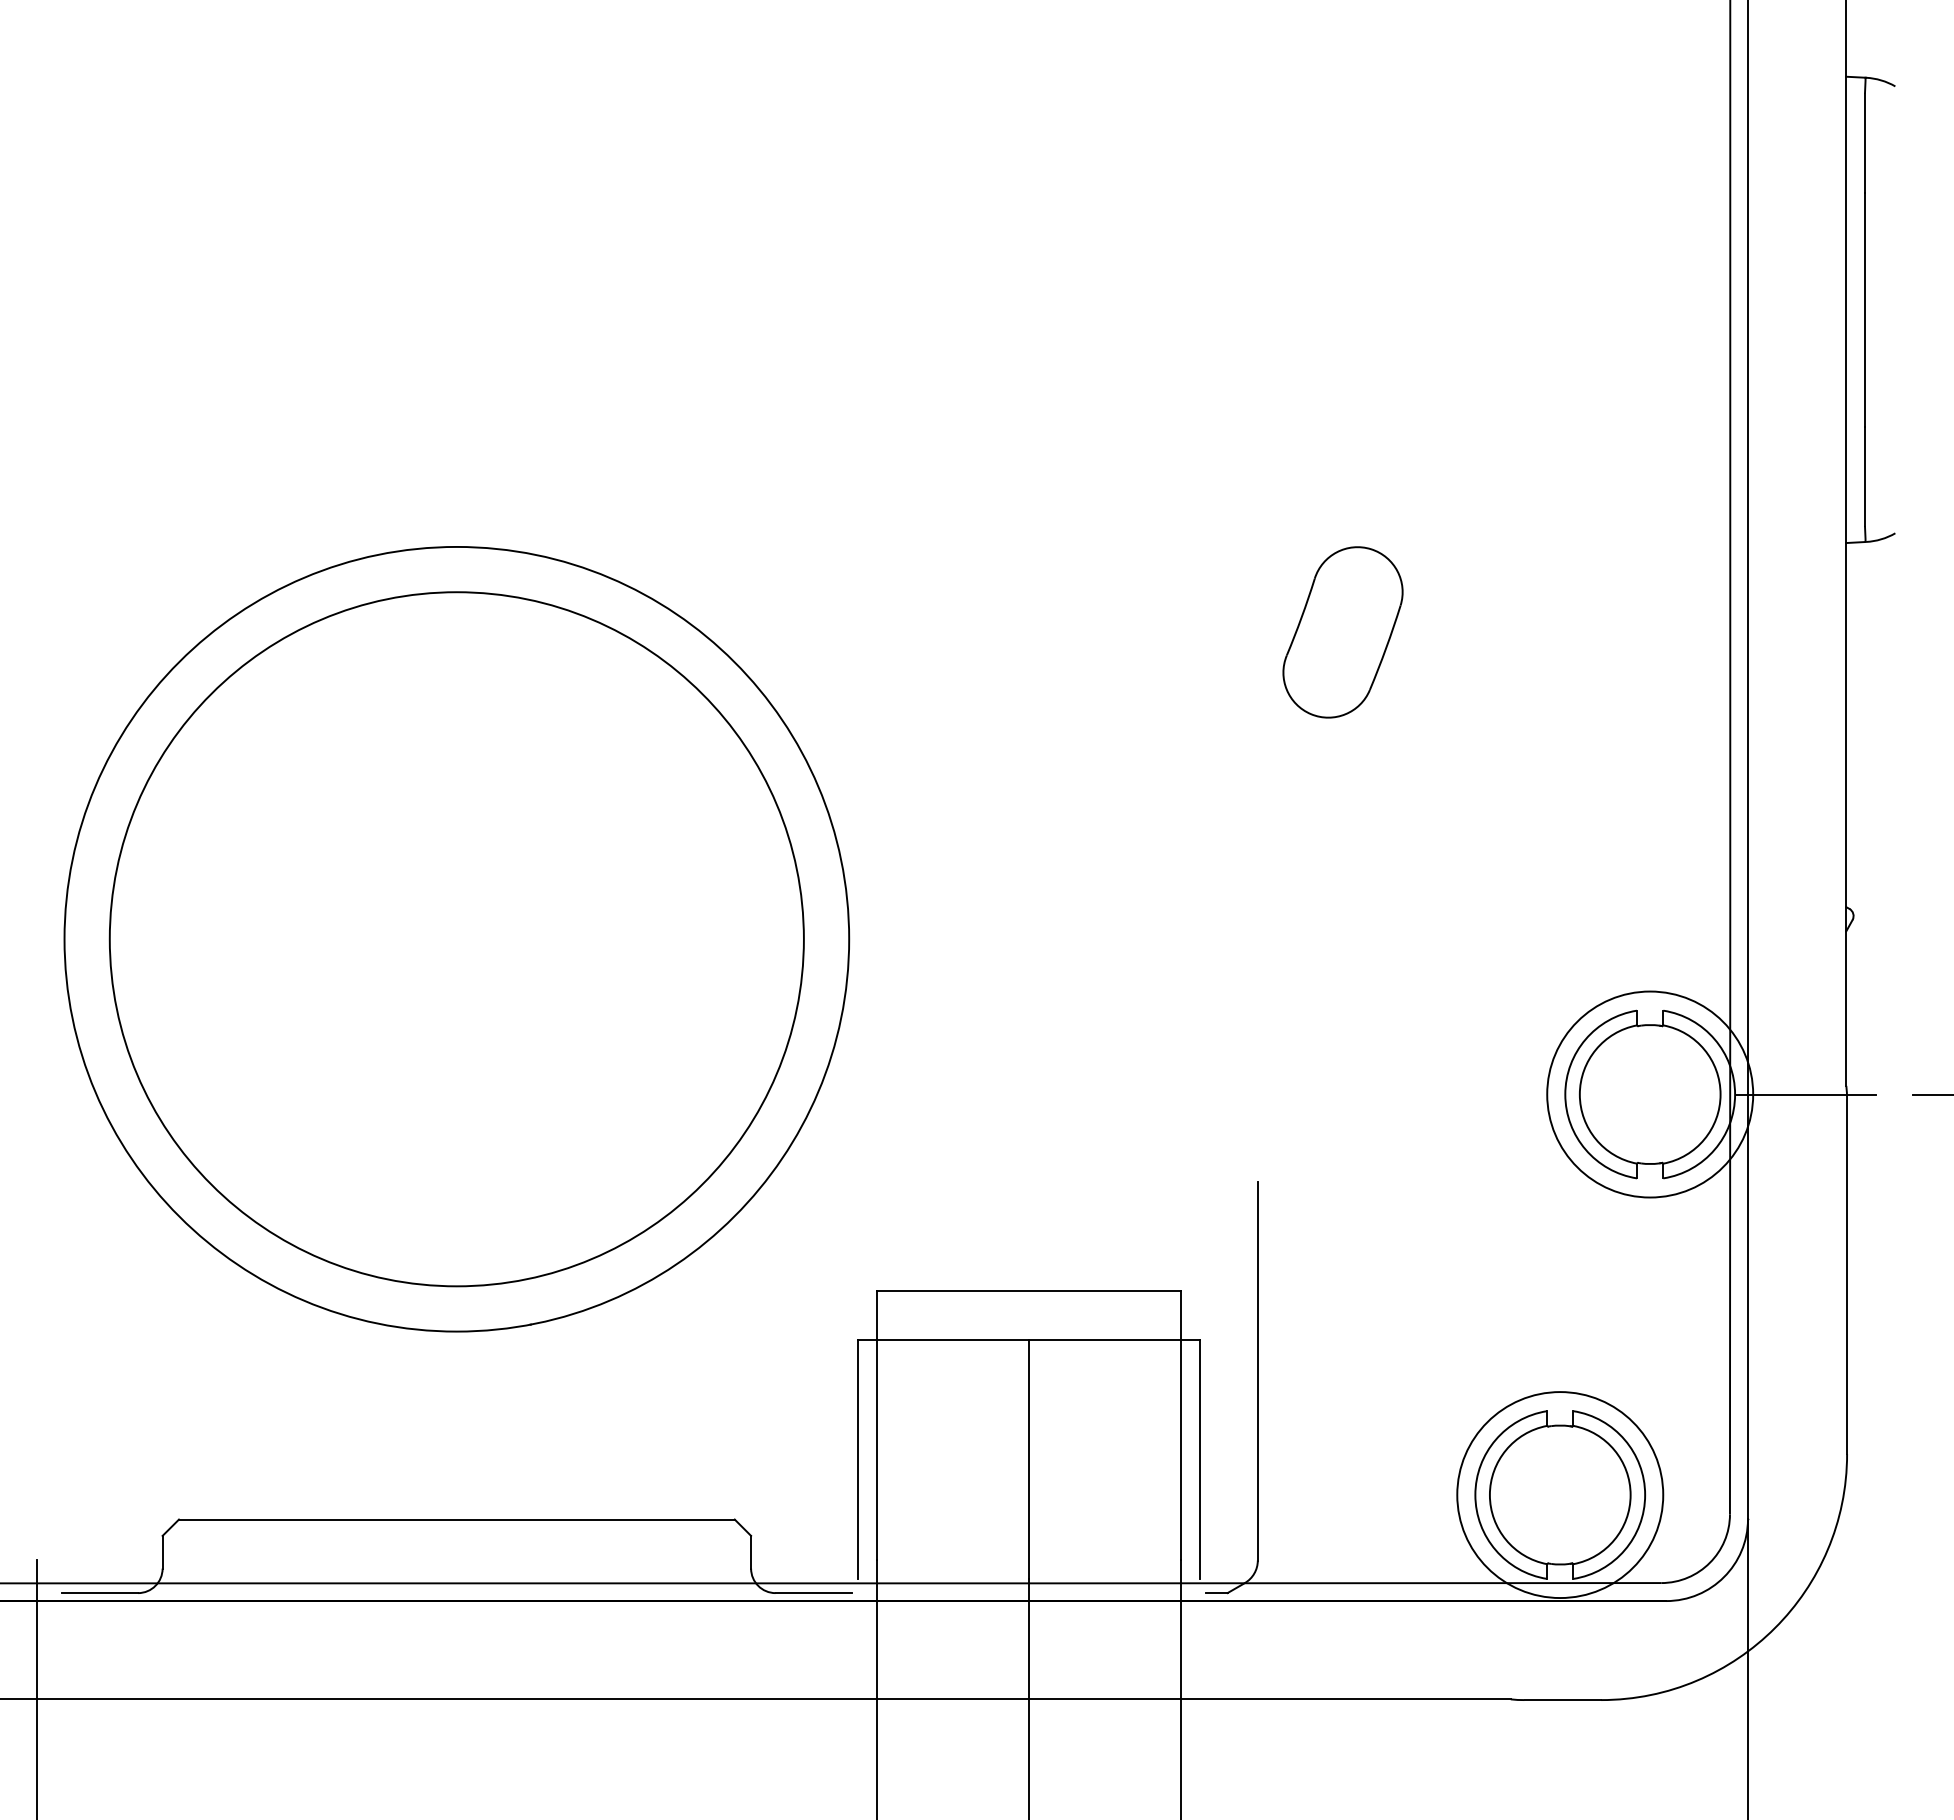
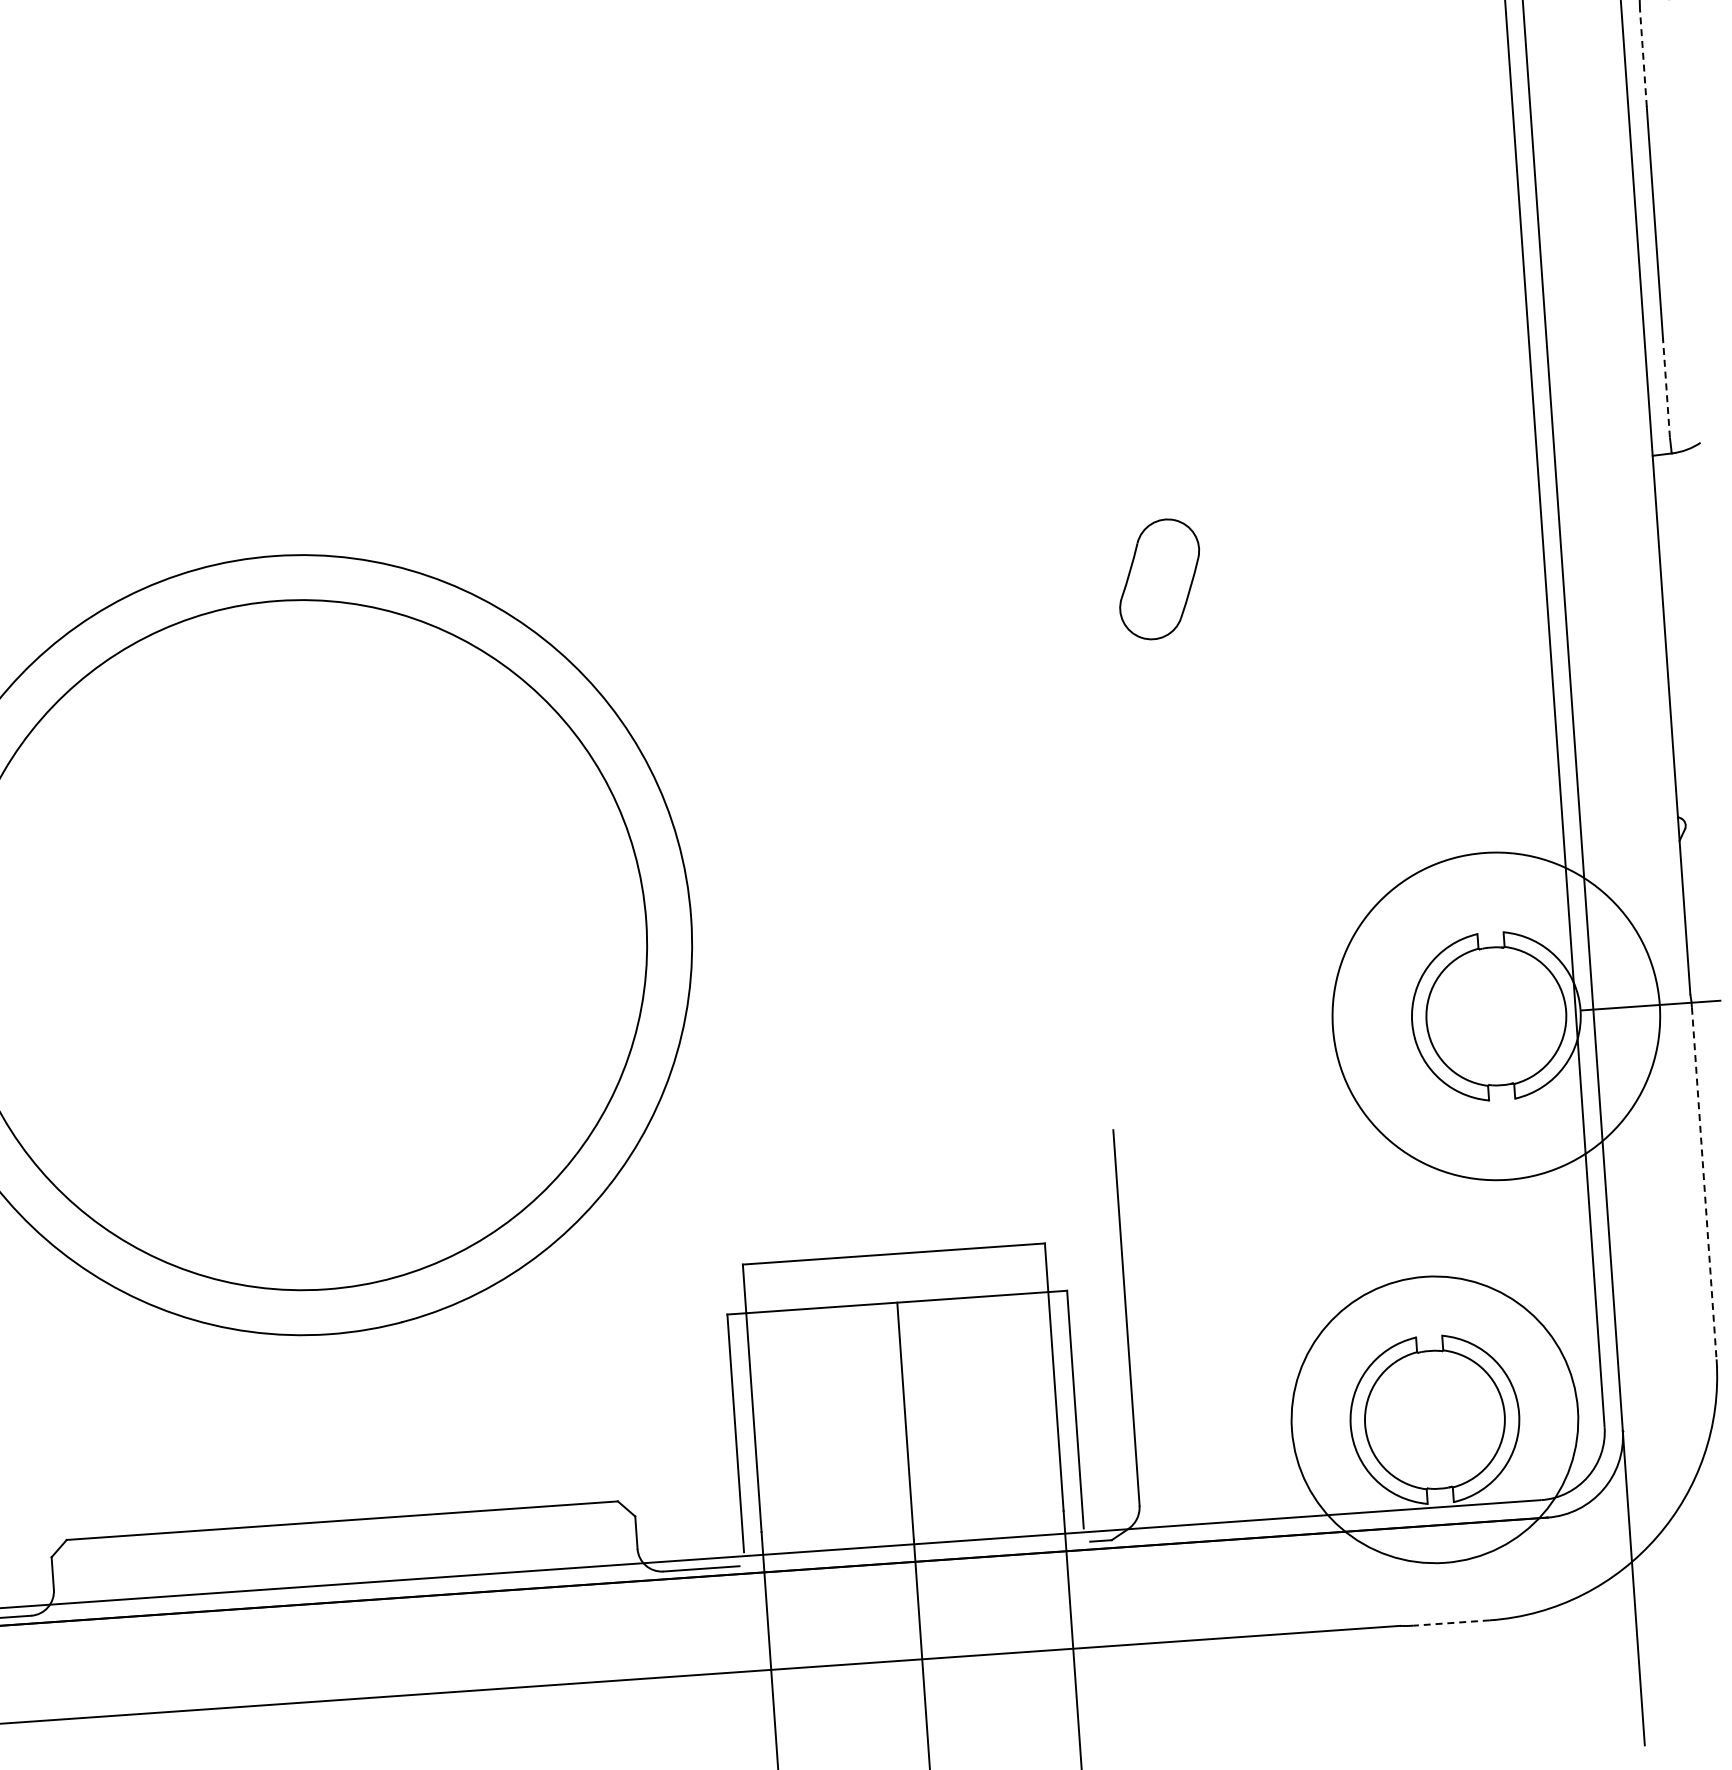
line: (1864, 142) -> (1642, 57), solid -> dashed
line: (1864, 476) -> (1666, 388), solid -> dashed
part: (1342, 632) -> (1159, 579), size x0.7
circle: (1650, 1094) -> (1496, 1016), size x1.6
line: (1847, 1277) -> (1704, 1184), solid -> dashed
circle: (1560, 1495) -> (1435, 1420), size x1.4
line: (1562, 1700) -> (1451, 1623), solid -> dashed

